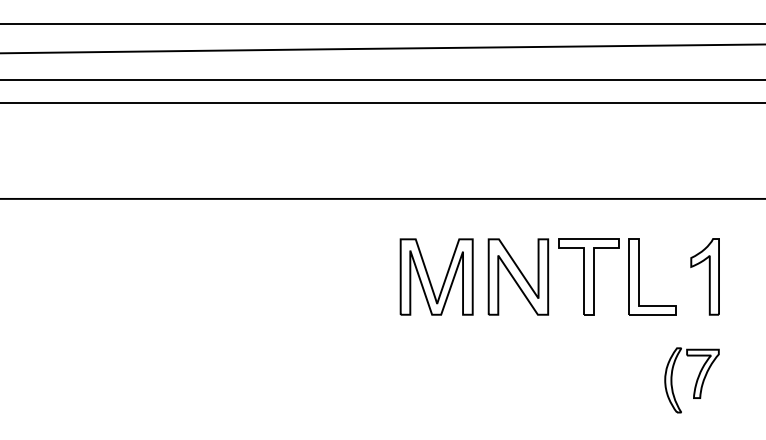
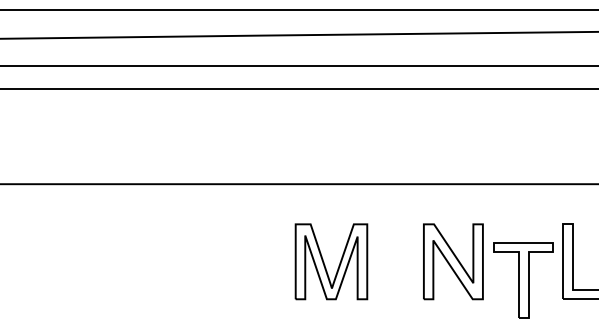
part: (588, 276) -> (522, 280), moved
part: (430, 279) -> (325, 264), moved

